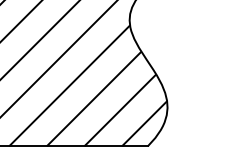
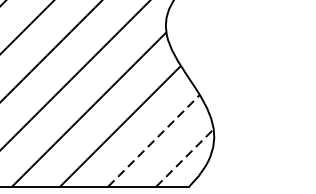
line: (120, 110) -> (154, 141), solid -> dashed
line: (144, 123) -> (184, 157), solid -> dashed

